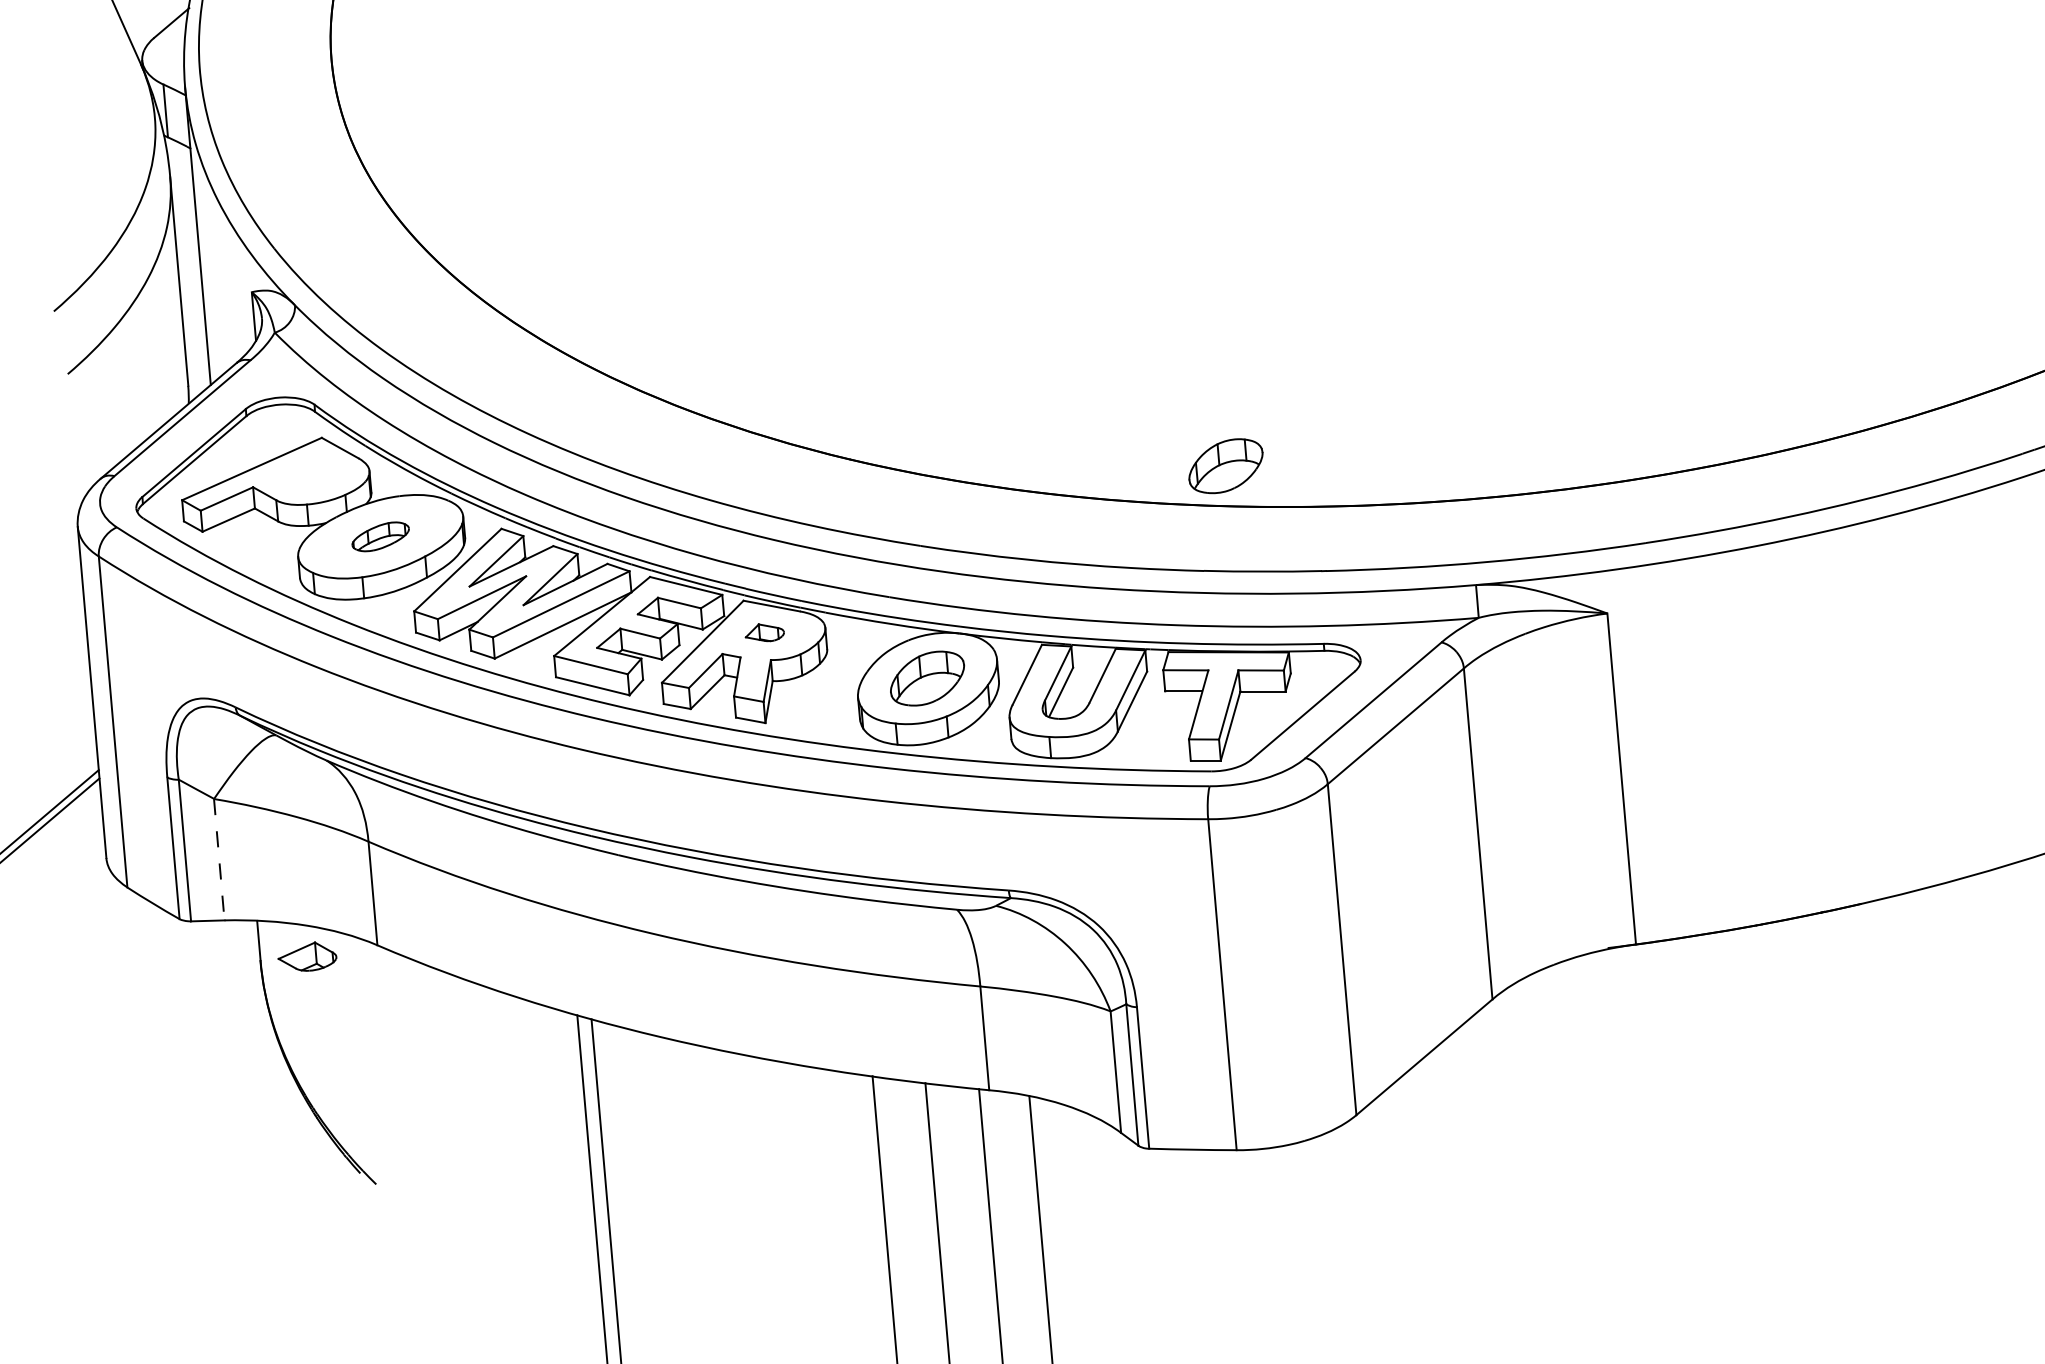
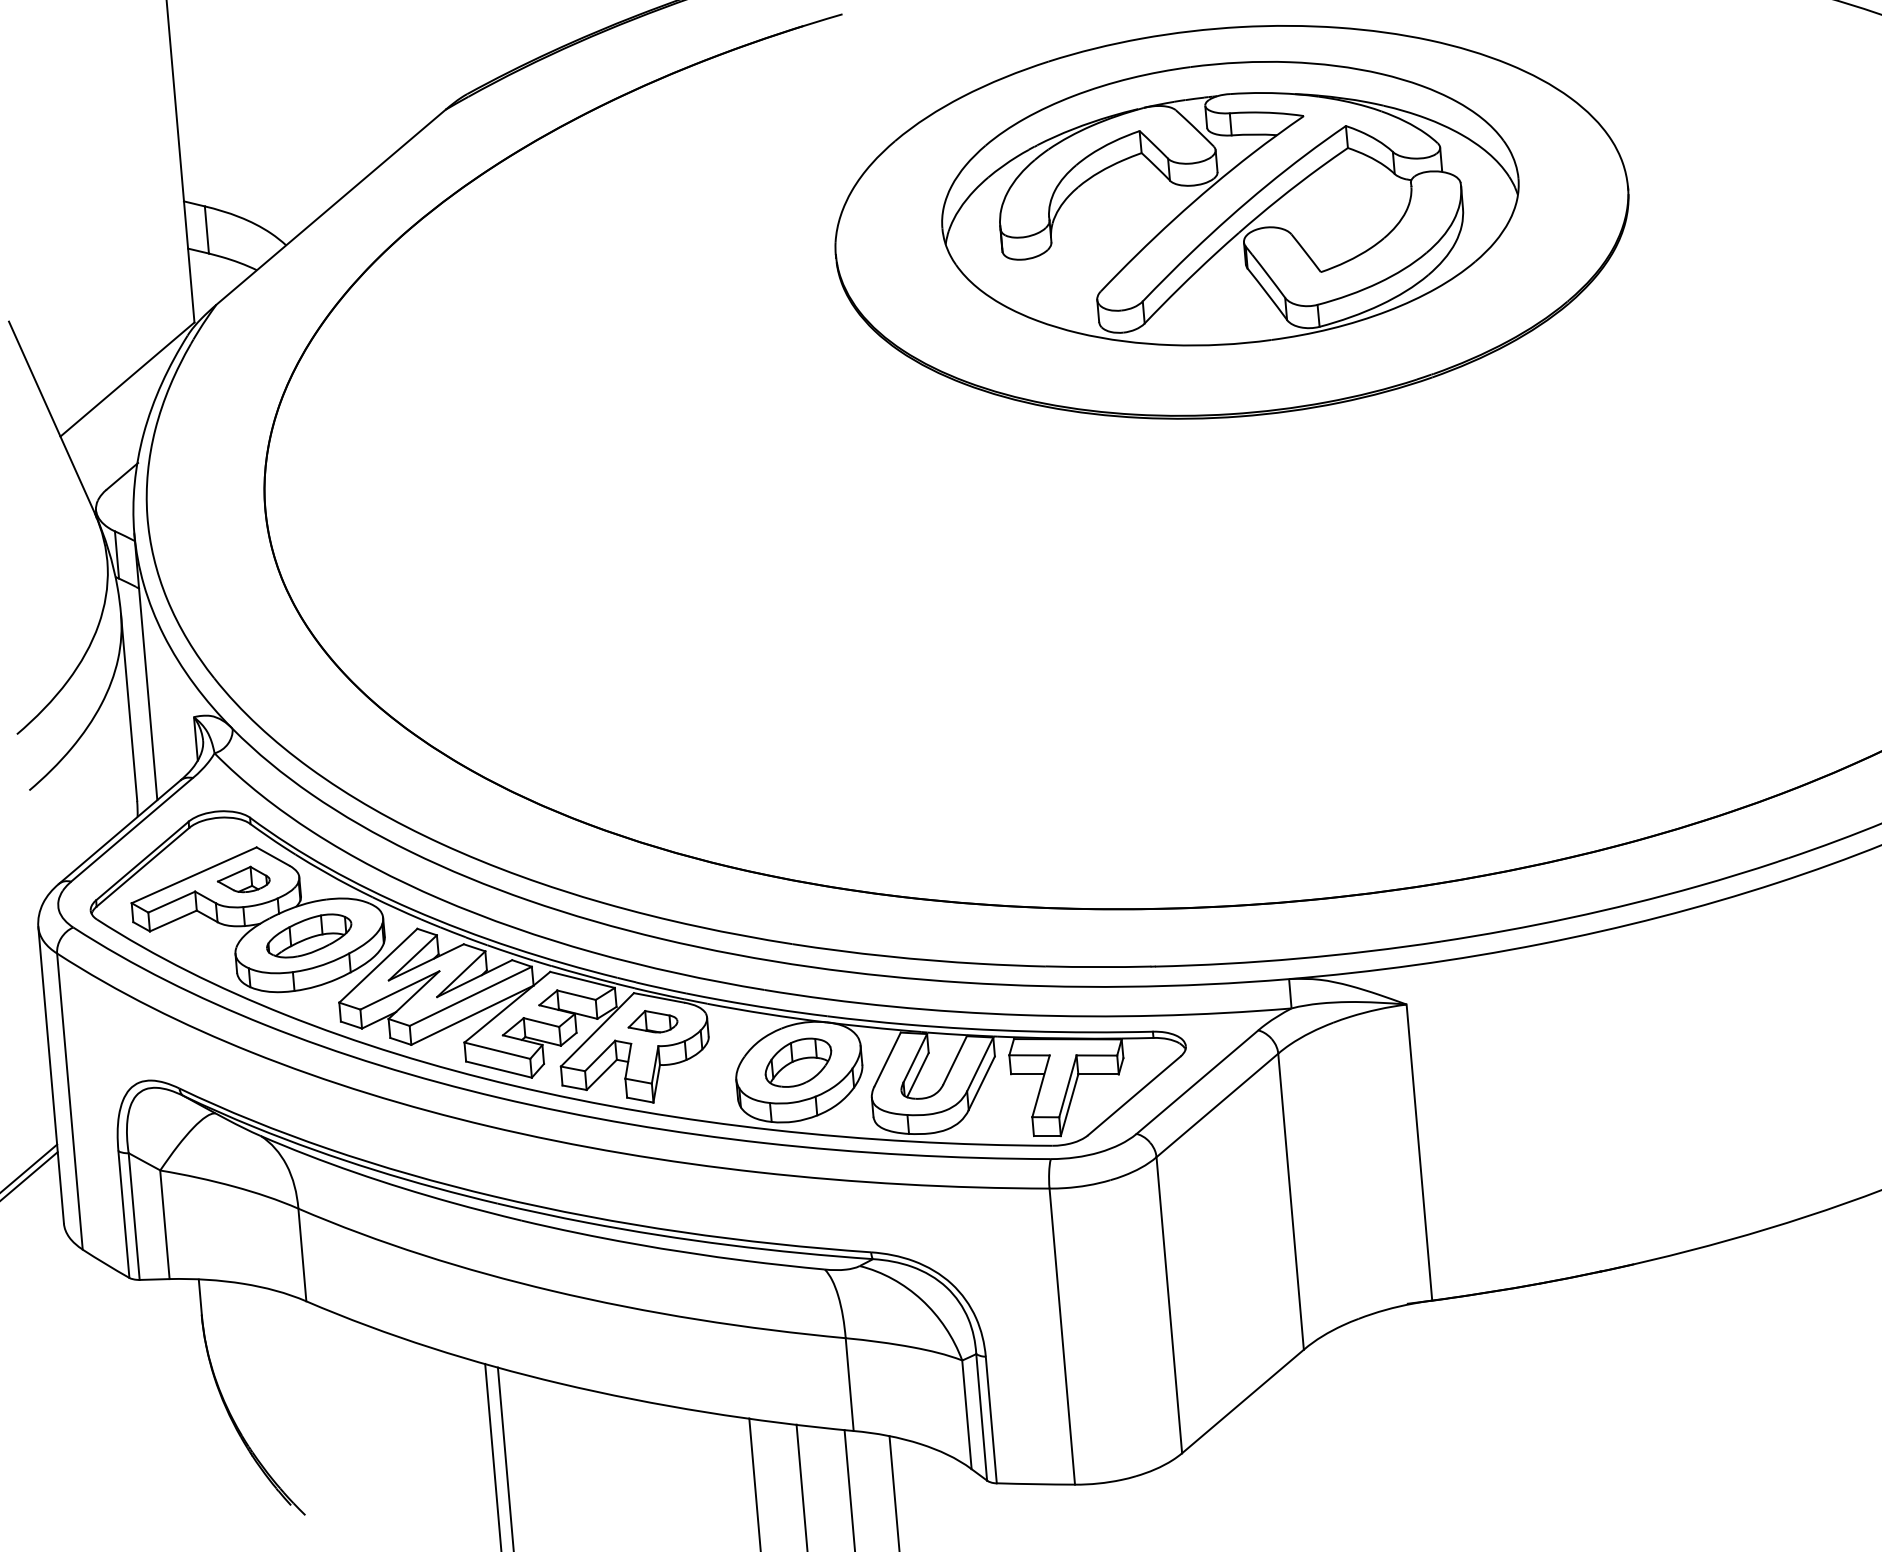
part: (1226, 465) -> (1065, 872), removed
part: (380, 536) -> (309, 935), size x1.67
part: (764, 632) -> (652, 1021), size x1.43
line: (218, 860) -> (164, 1225), dashed -> solid
part: (307, 956) -> (243, 879), moved

